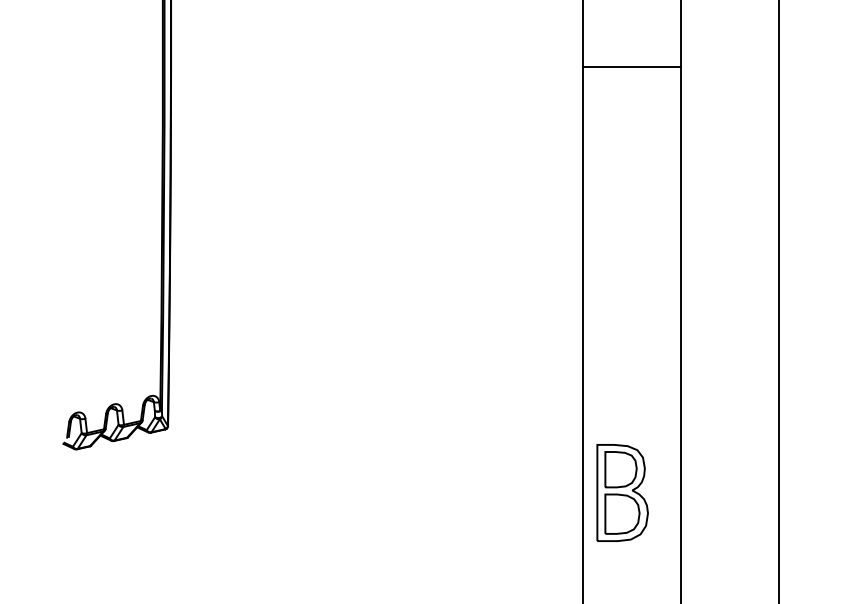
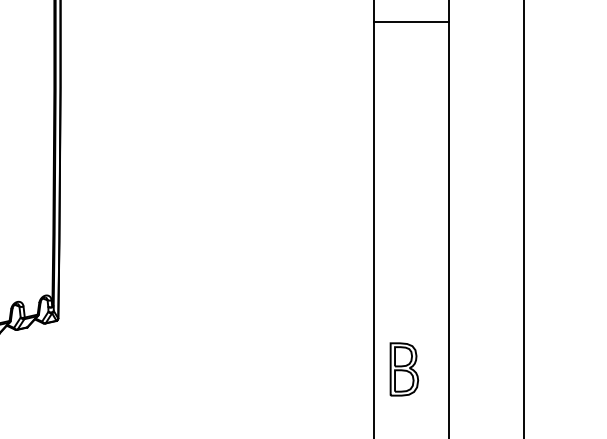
line: (631, 67) -> (411, 21), moved
part: (622, 492) -> (404, 369), size x0.71

